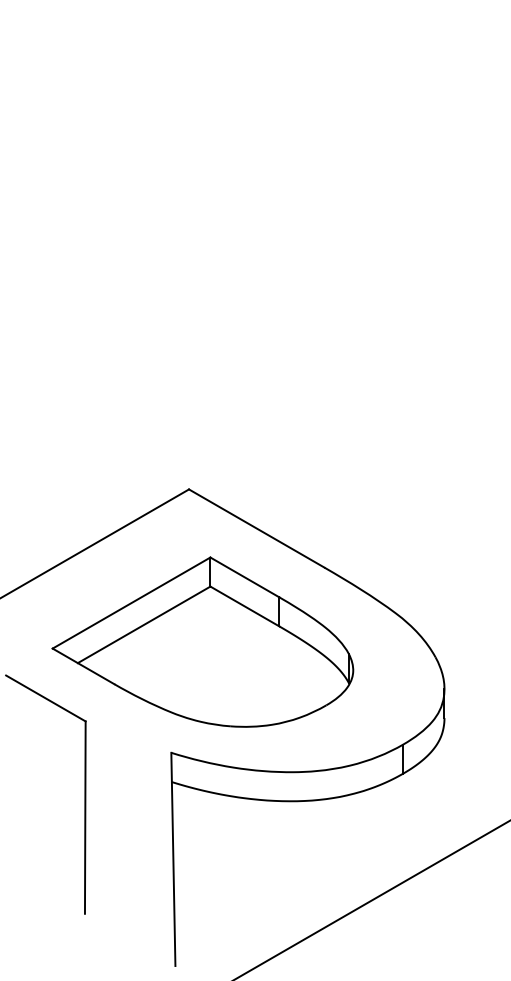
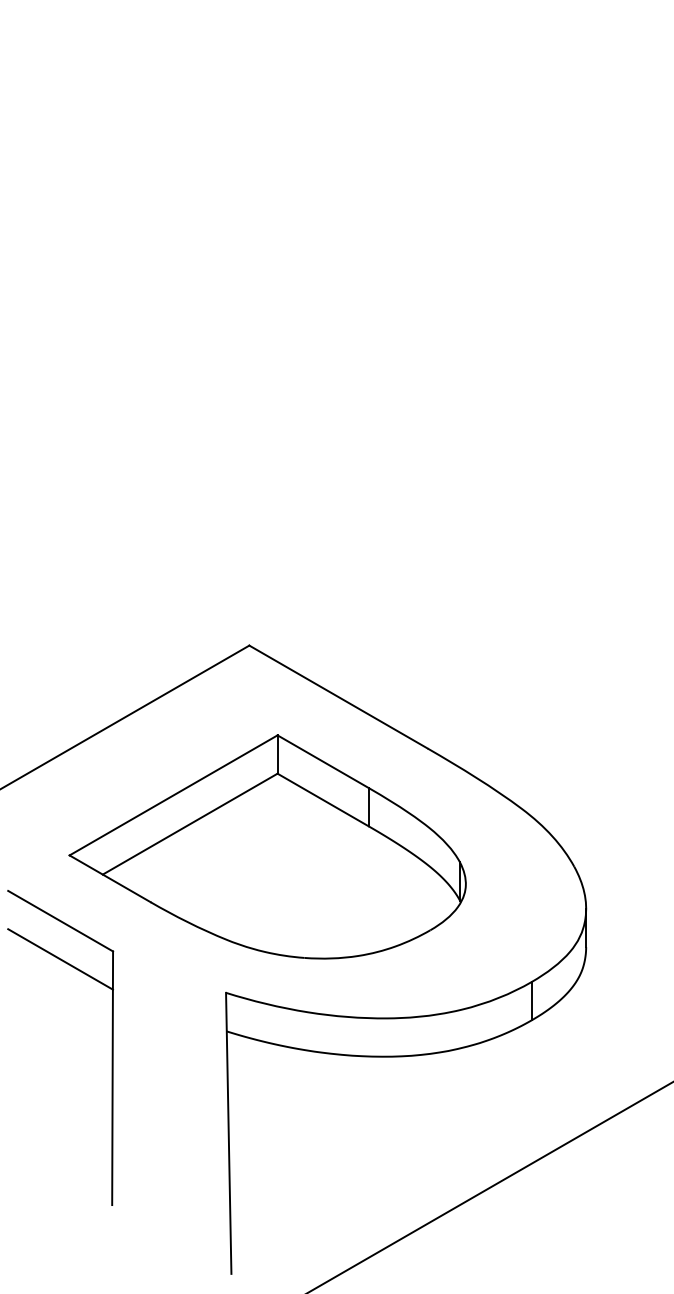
line: (45, 727) -> (60, 959), added

